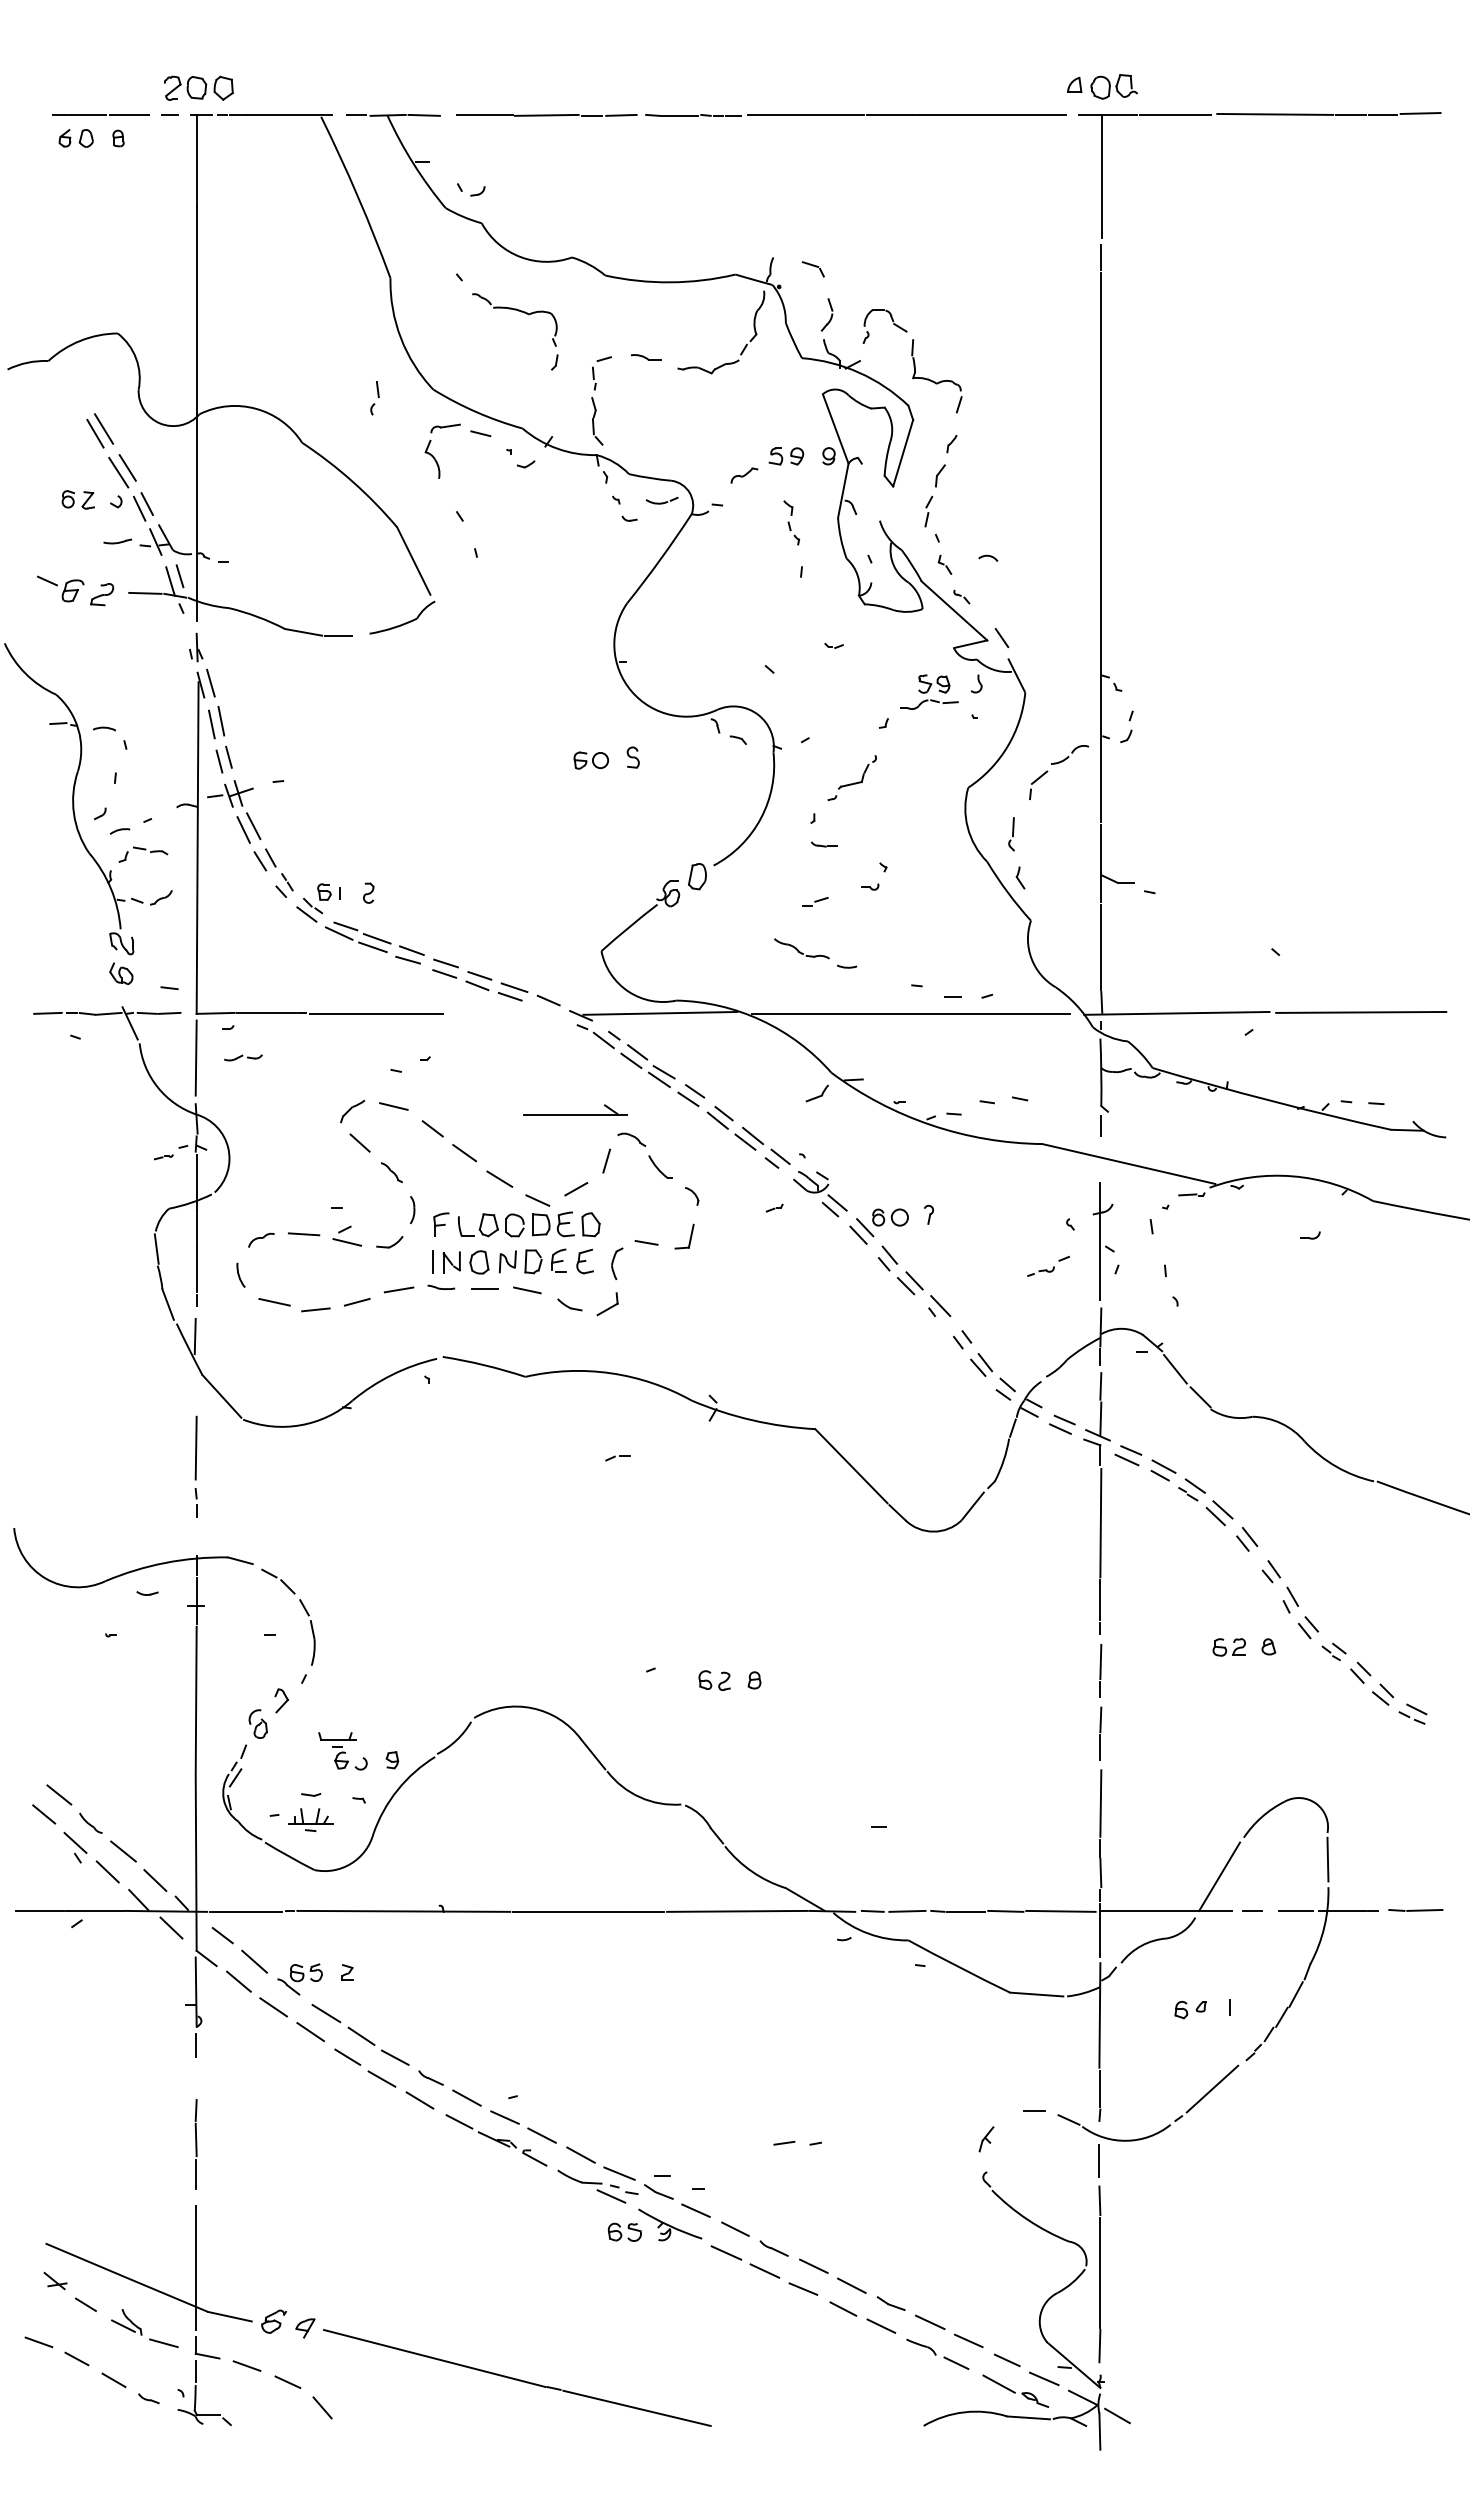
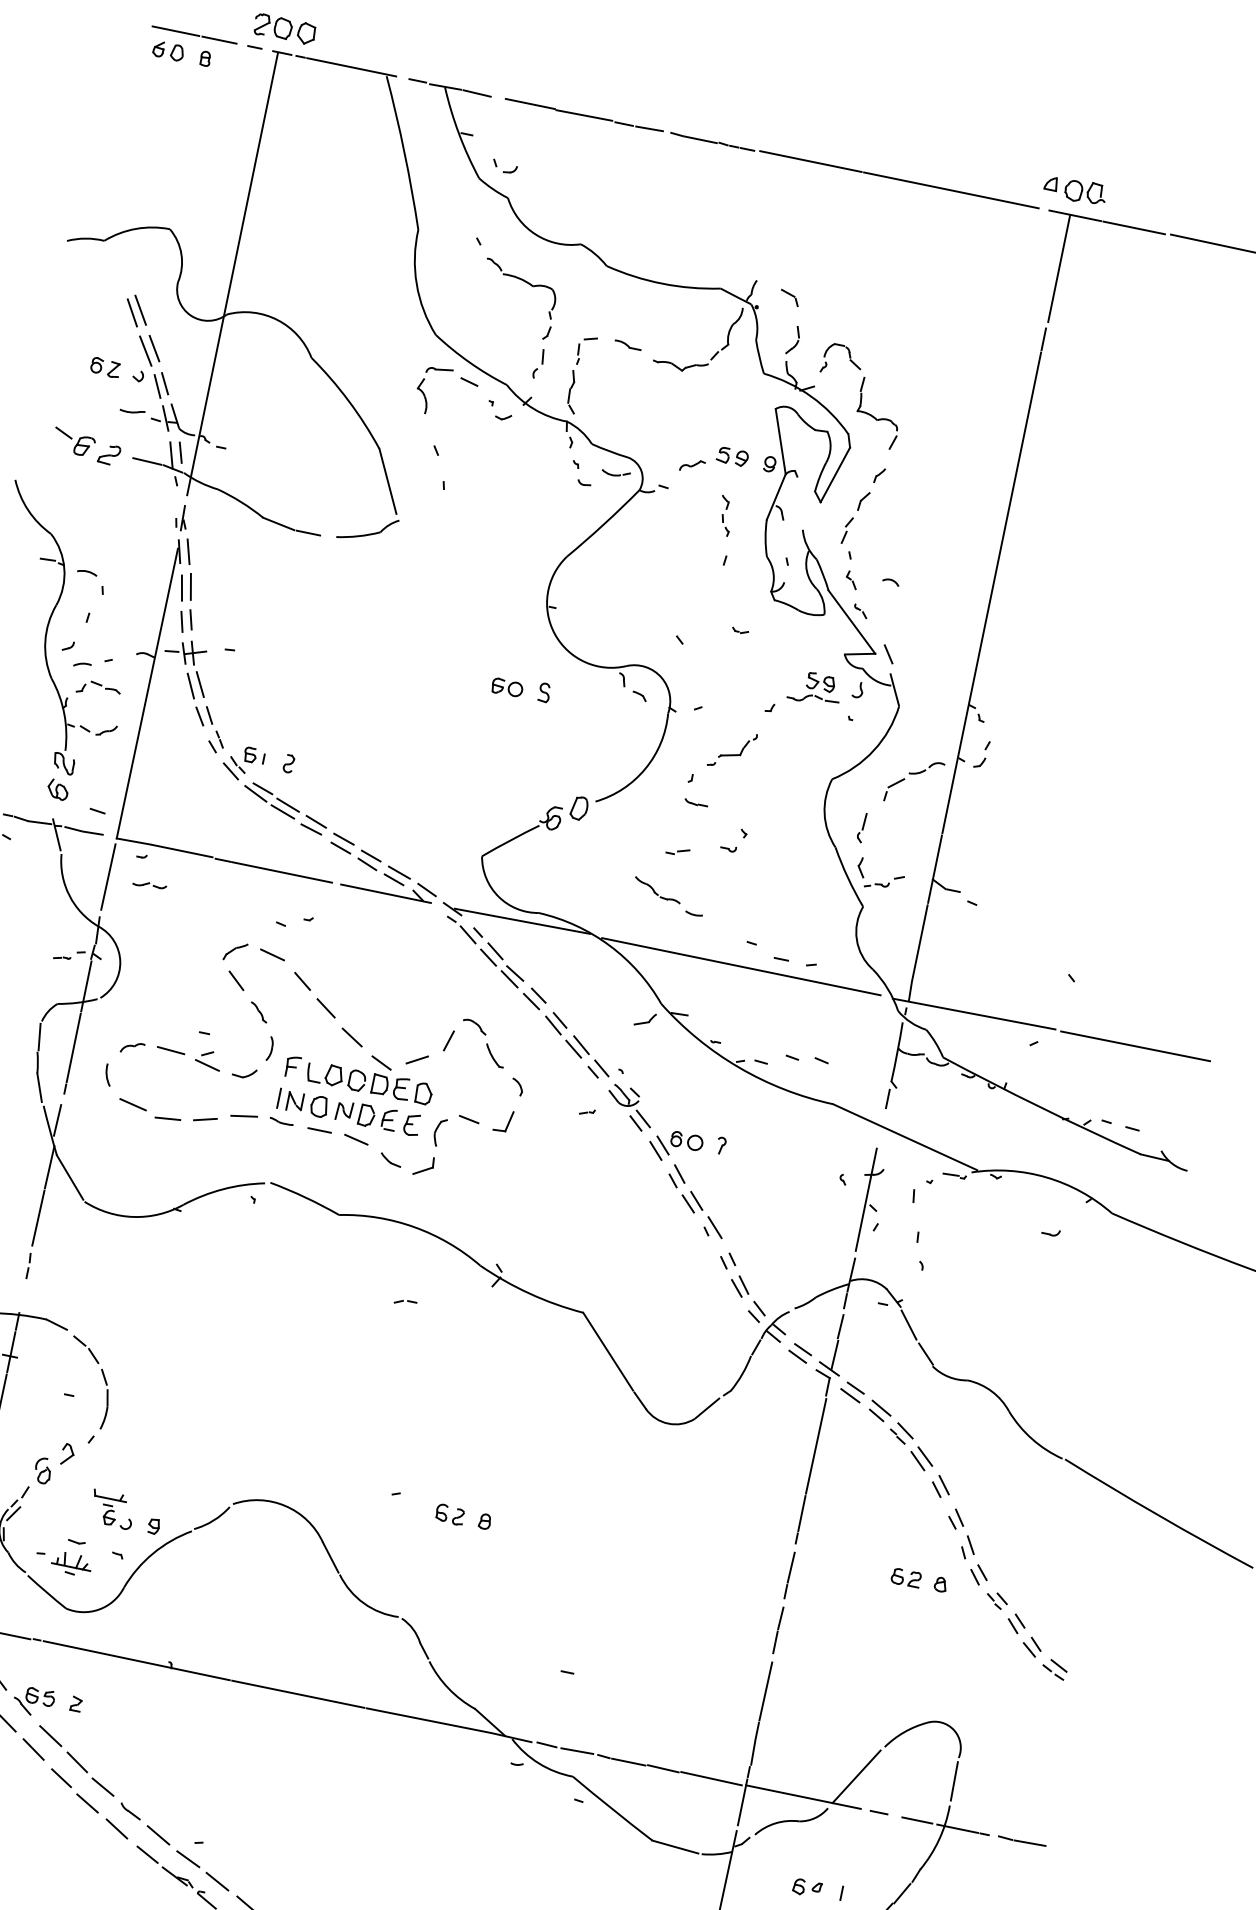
part: (374, 398) -> (538, 364), moved
part: (575, 1109) -> (386, 889), moved
part: (1048, 1265) -> (884, 880), moved
line: (196, 1389) -> (49, 1166), added

